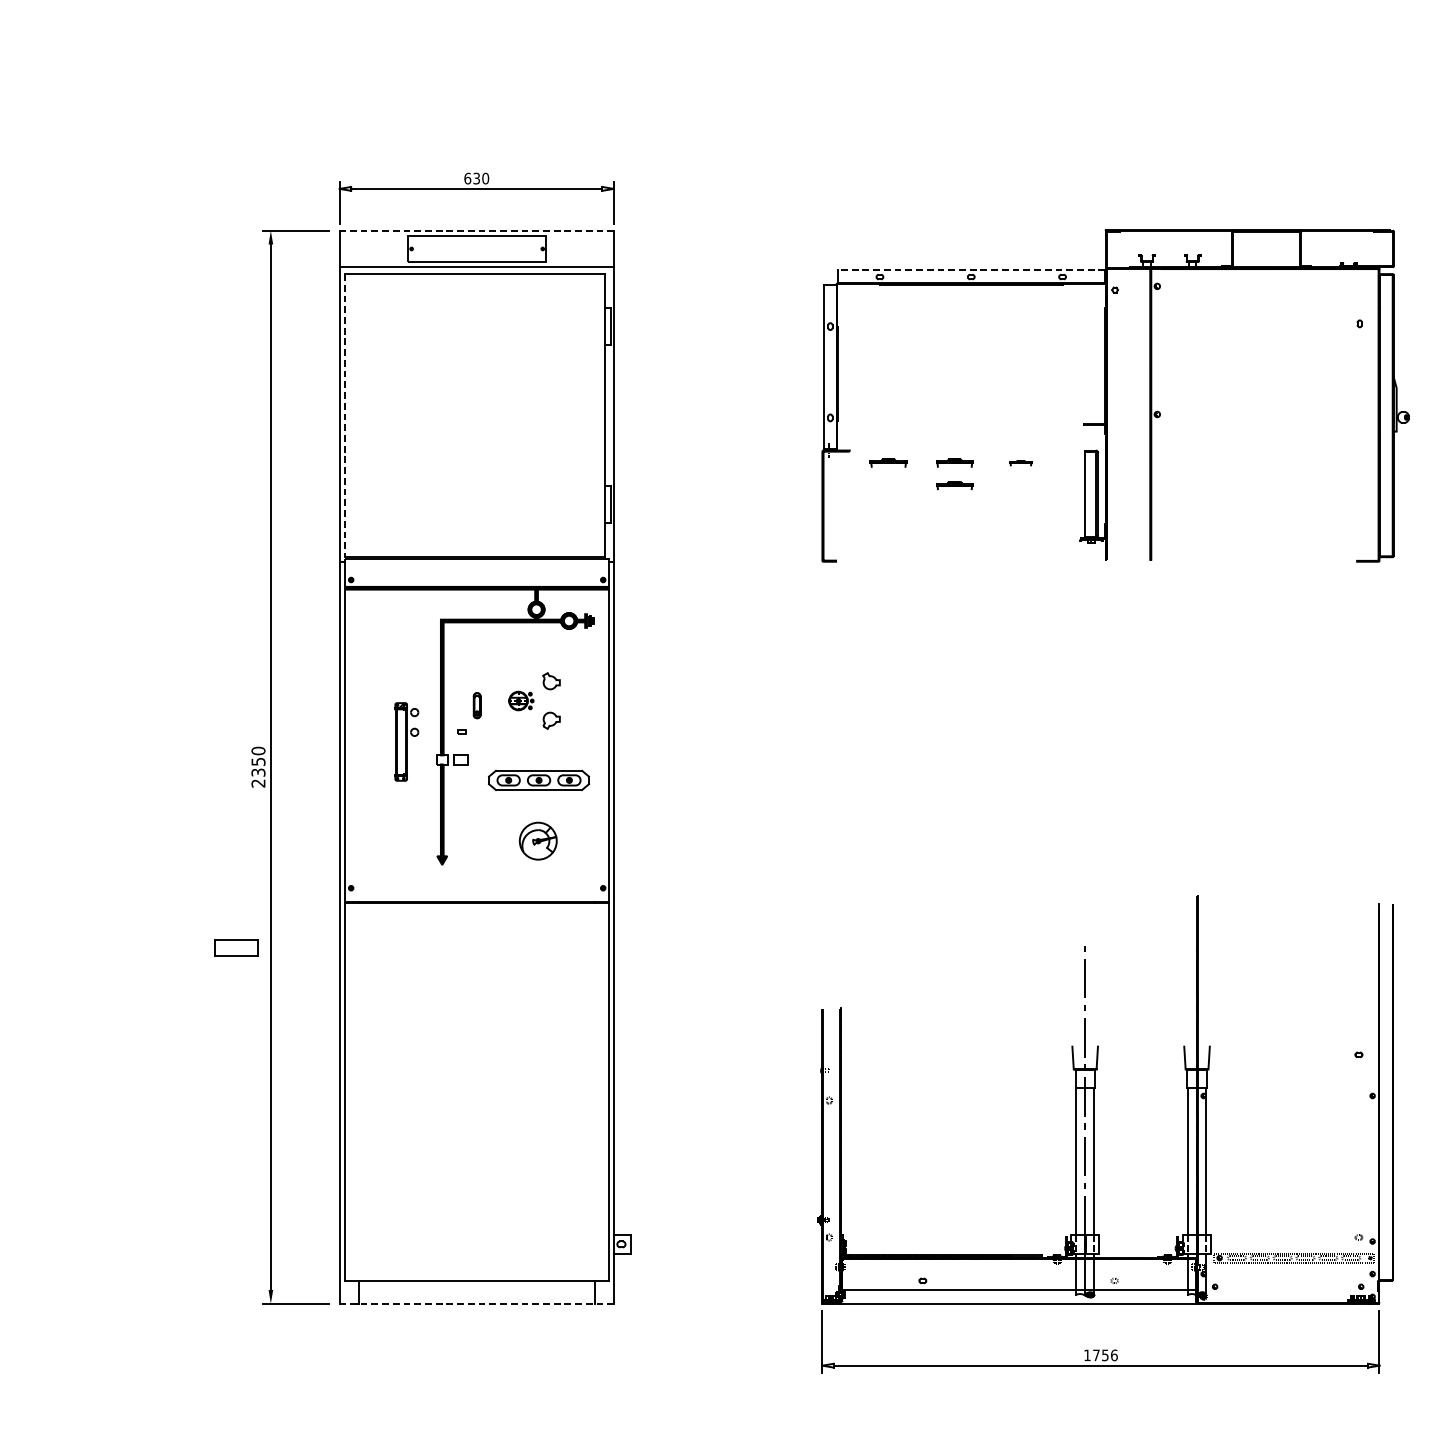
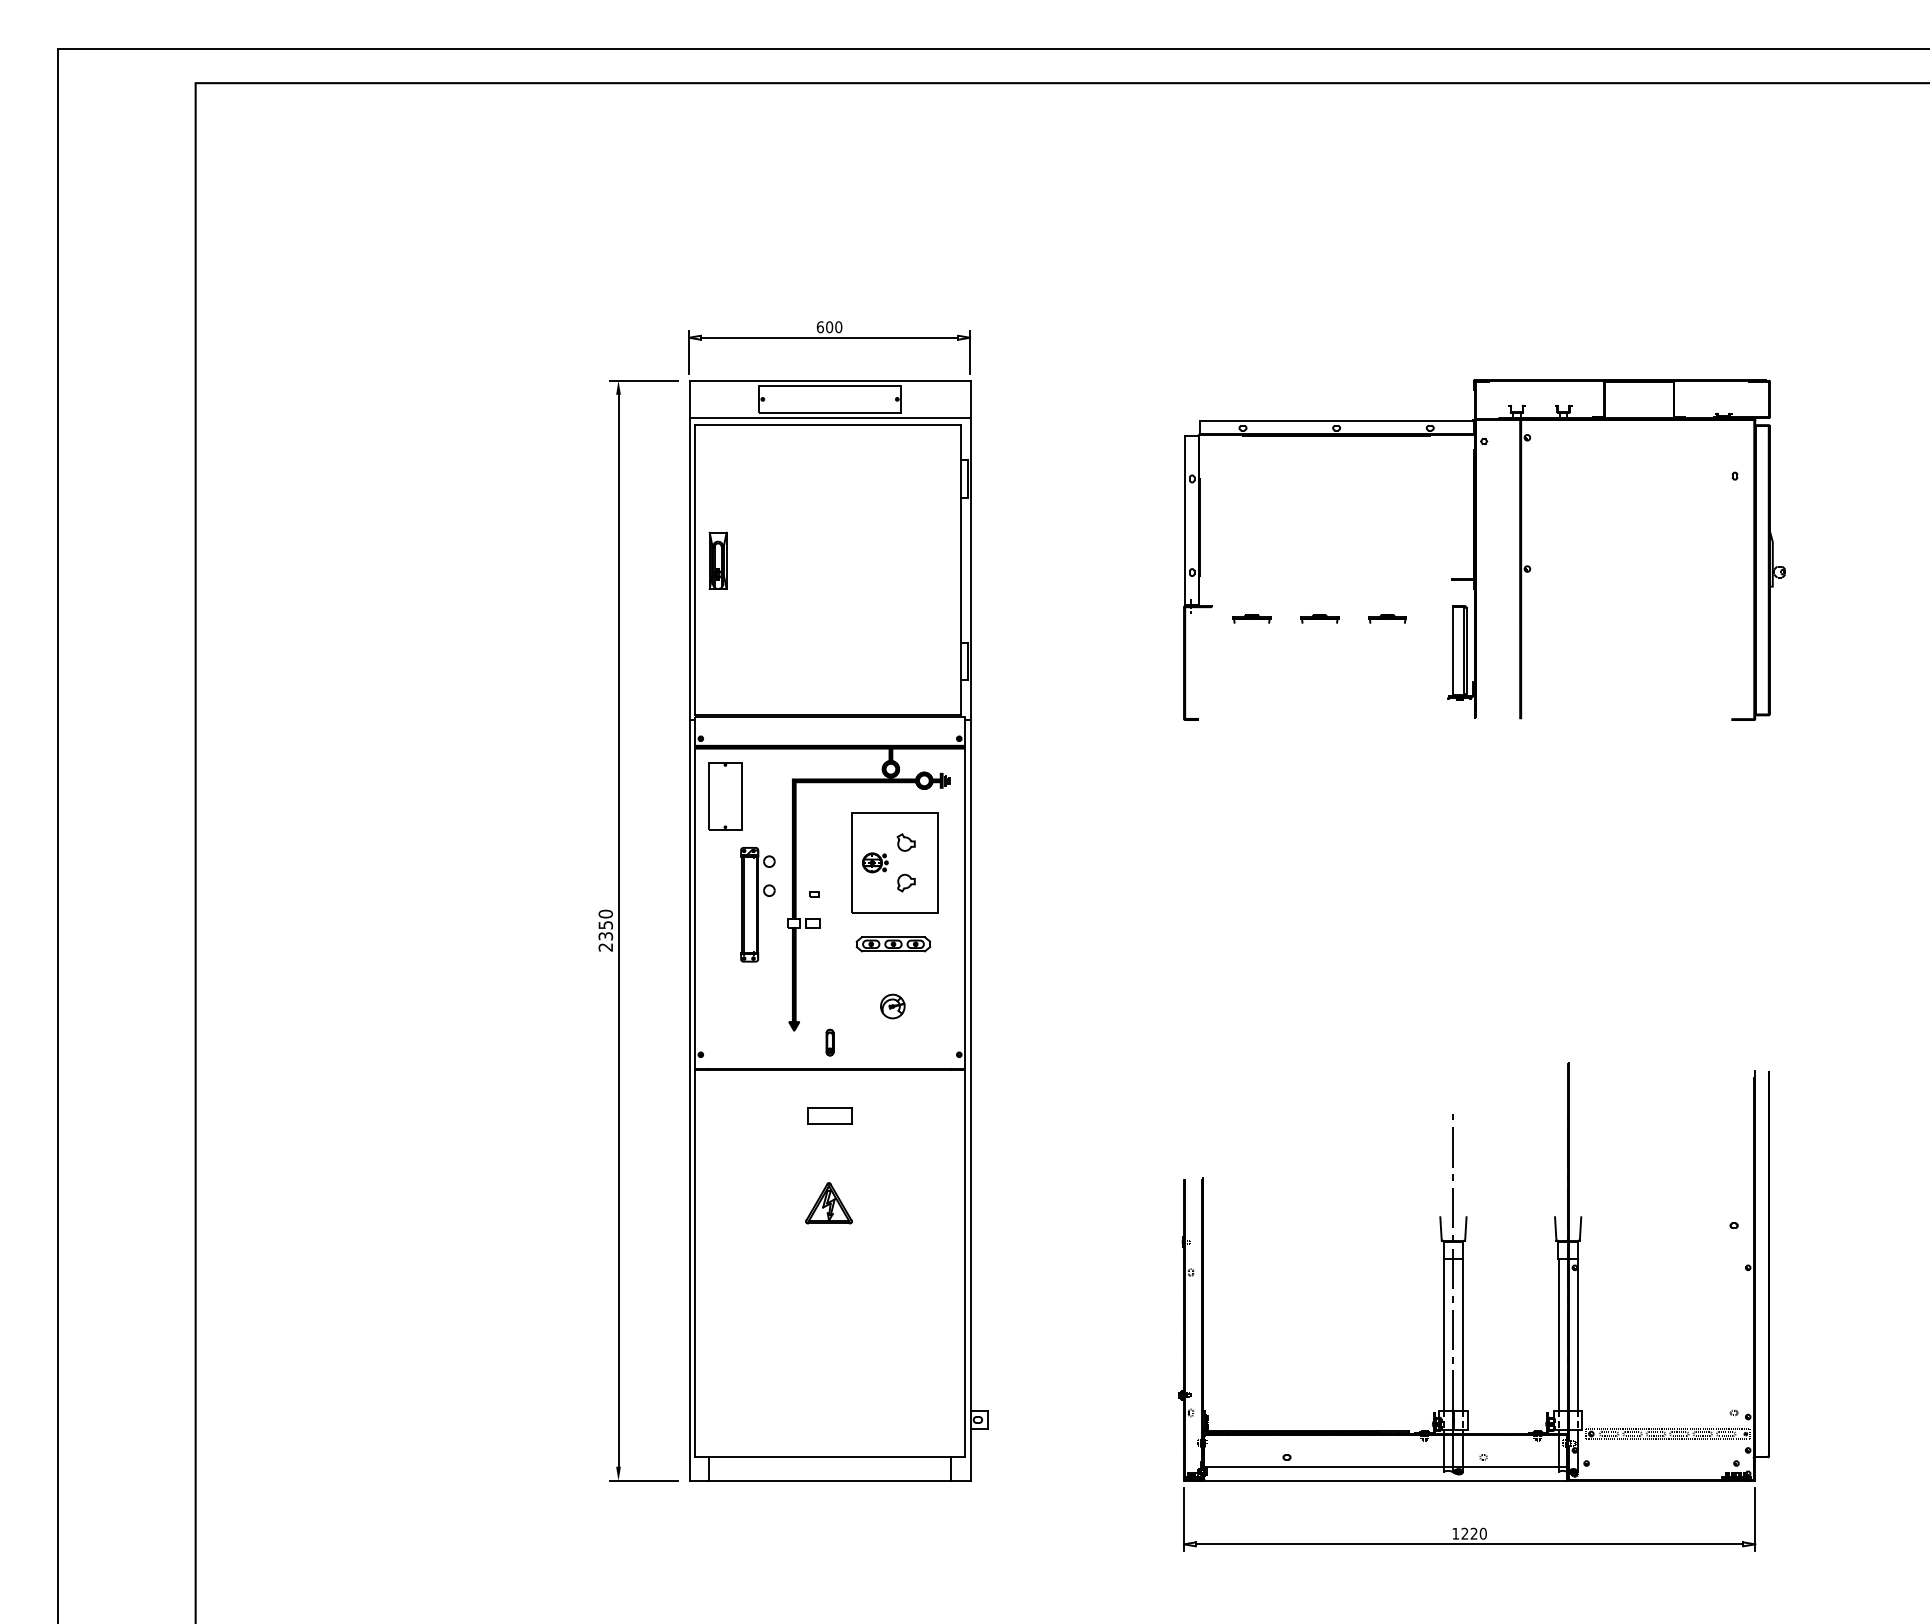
text: (476, 178) -> (829, 327), 630 -> 600
line: (476, 230) -> (829, 380), dashed -> solid
line: (971, 270) -> (1336, 421), dashed -> solid
part: (367, 406) -> (717, 560), added
line: (344, 415) -> (694, 570), dashed -> solid
part: (1020, 462) -> (1387, 618), size x1.67
part: (954, 485) -> (1319, 641), removed
part: (375, 636) -> (725, 796), added
part: (540, 700) -> (894, 862), added
part: (476, 705) -> (829, 1042), moved
part: (406, 741) -> (757, 904), size x1.43
part: (539, 780) -> (893, 944), size x0.71
part: (538, 841) -> (892, 1006), size x0.62
part: (235, 947) -> (829, 1115), moved
part: (475, 1033) -> (828, 1203), added
line: (476, 1303) -> (829, 1480), dashed -> solid
text: (1104, 1355) -> (1473, 1533), 1756 -> 1220

